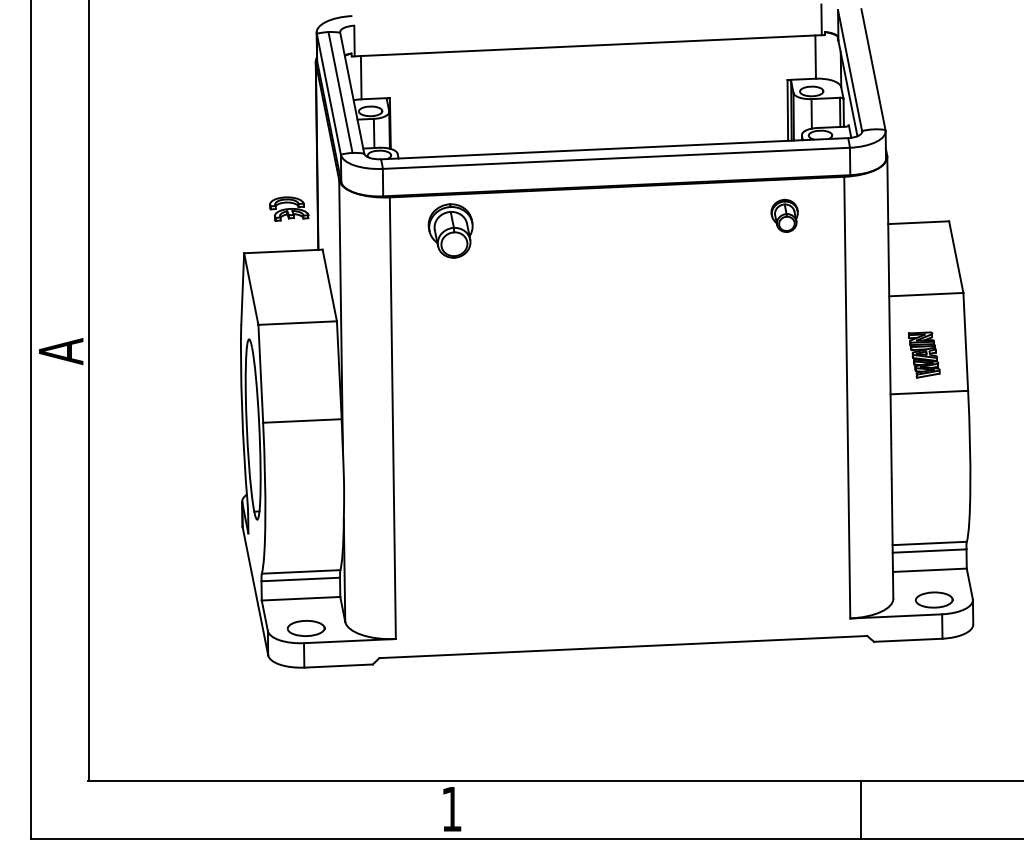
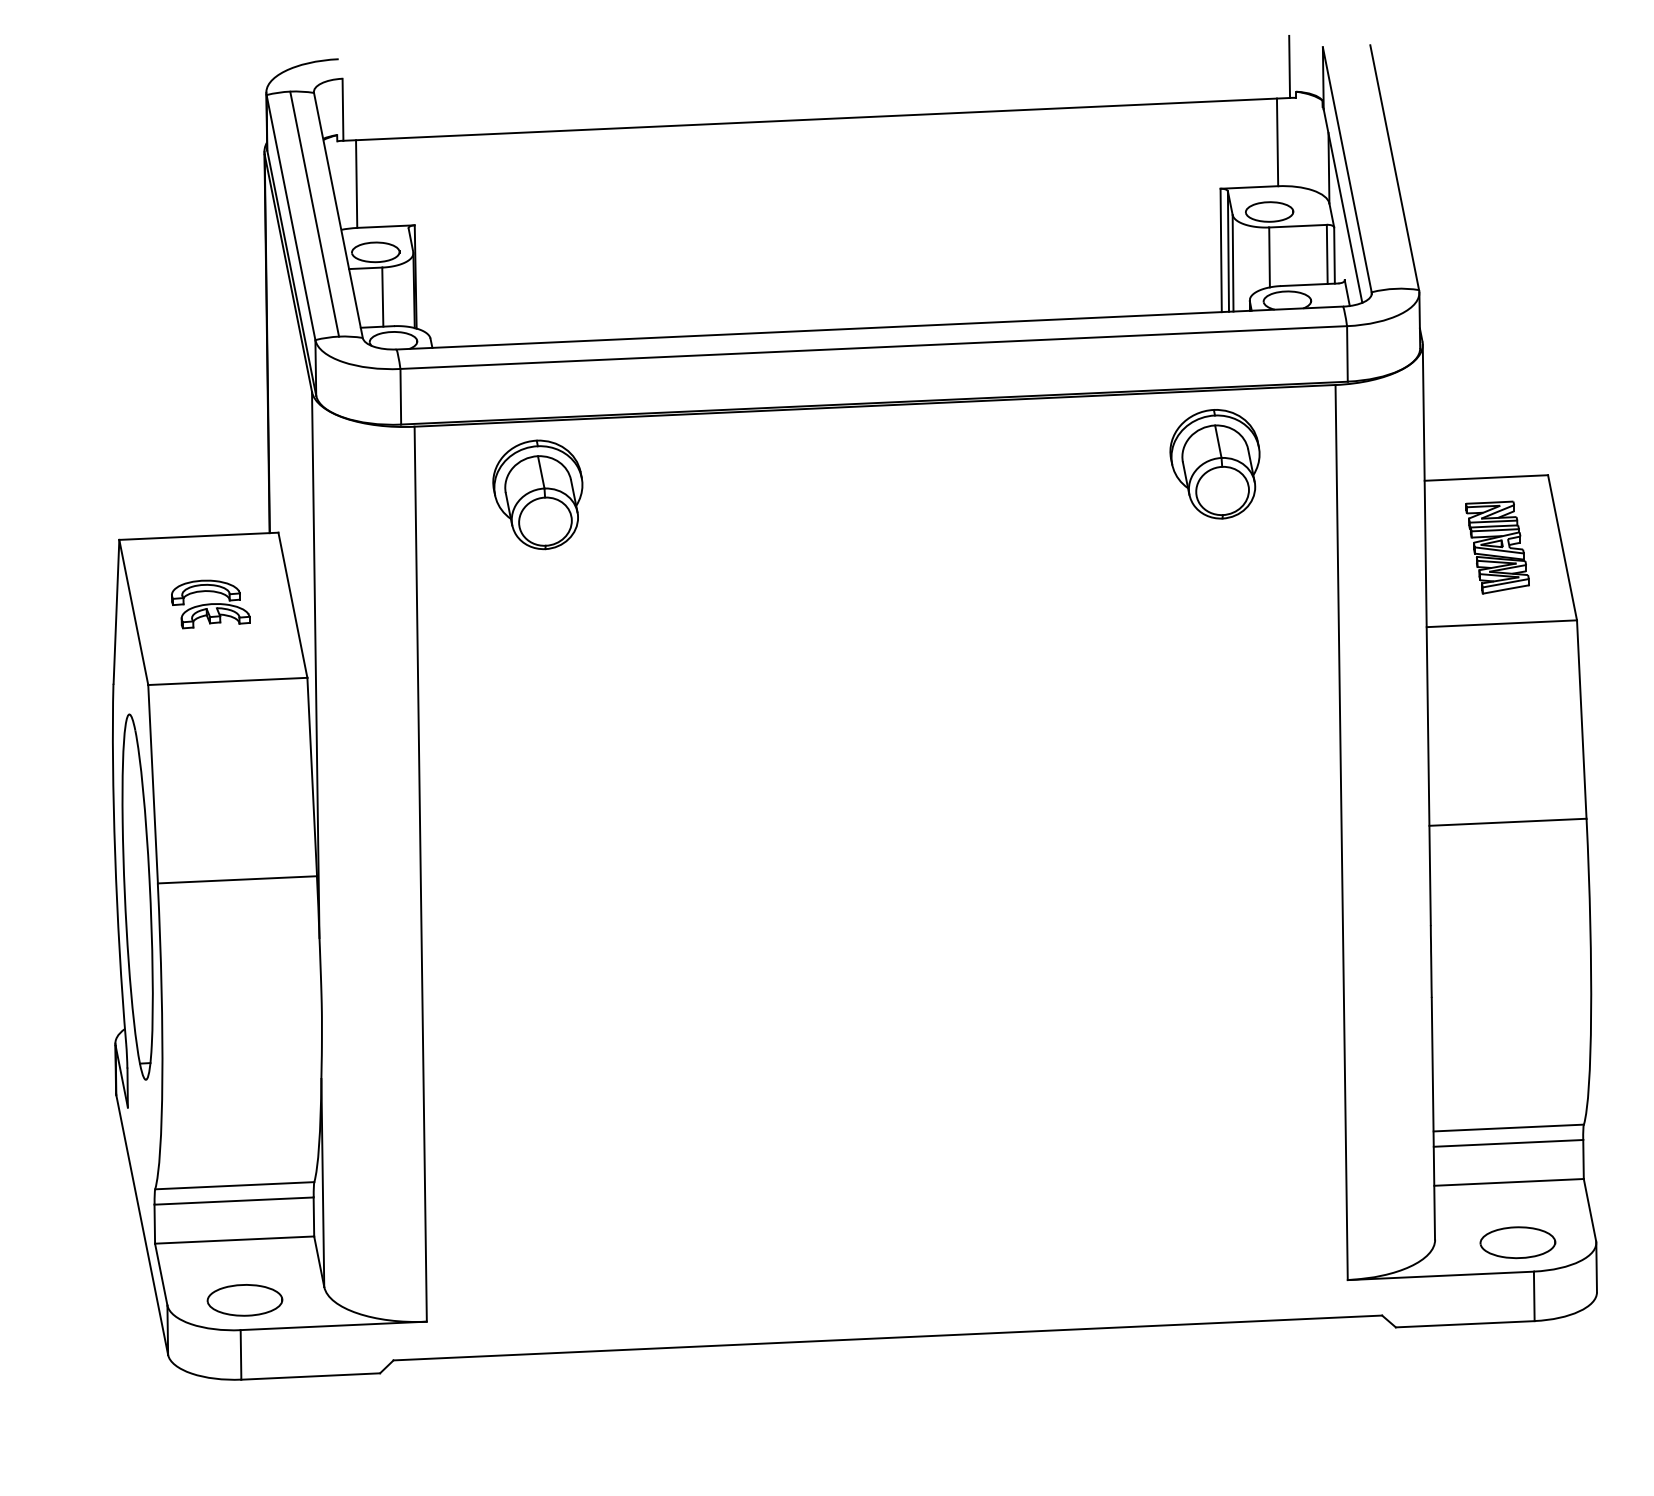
part: (289, 208) -> (211, 603), moved
part: (784, 215) -> (1214, 463), size x1.67
part: (924, 354) -> (1498, 546), moved

